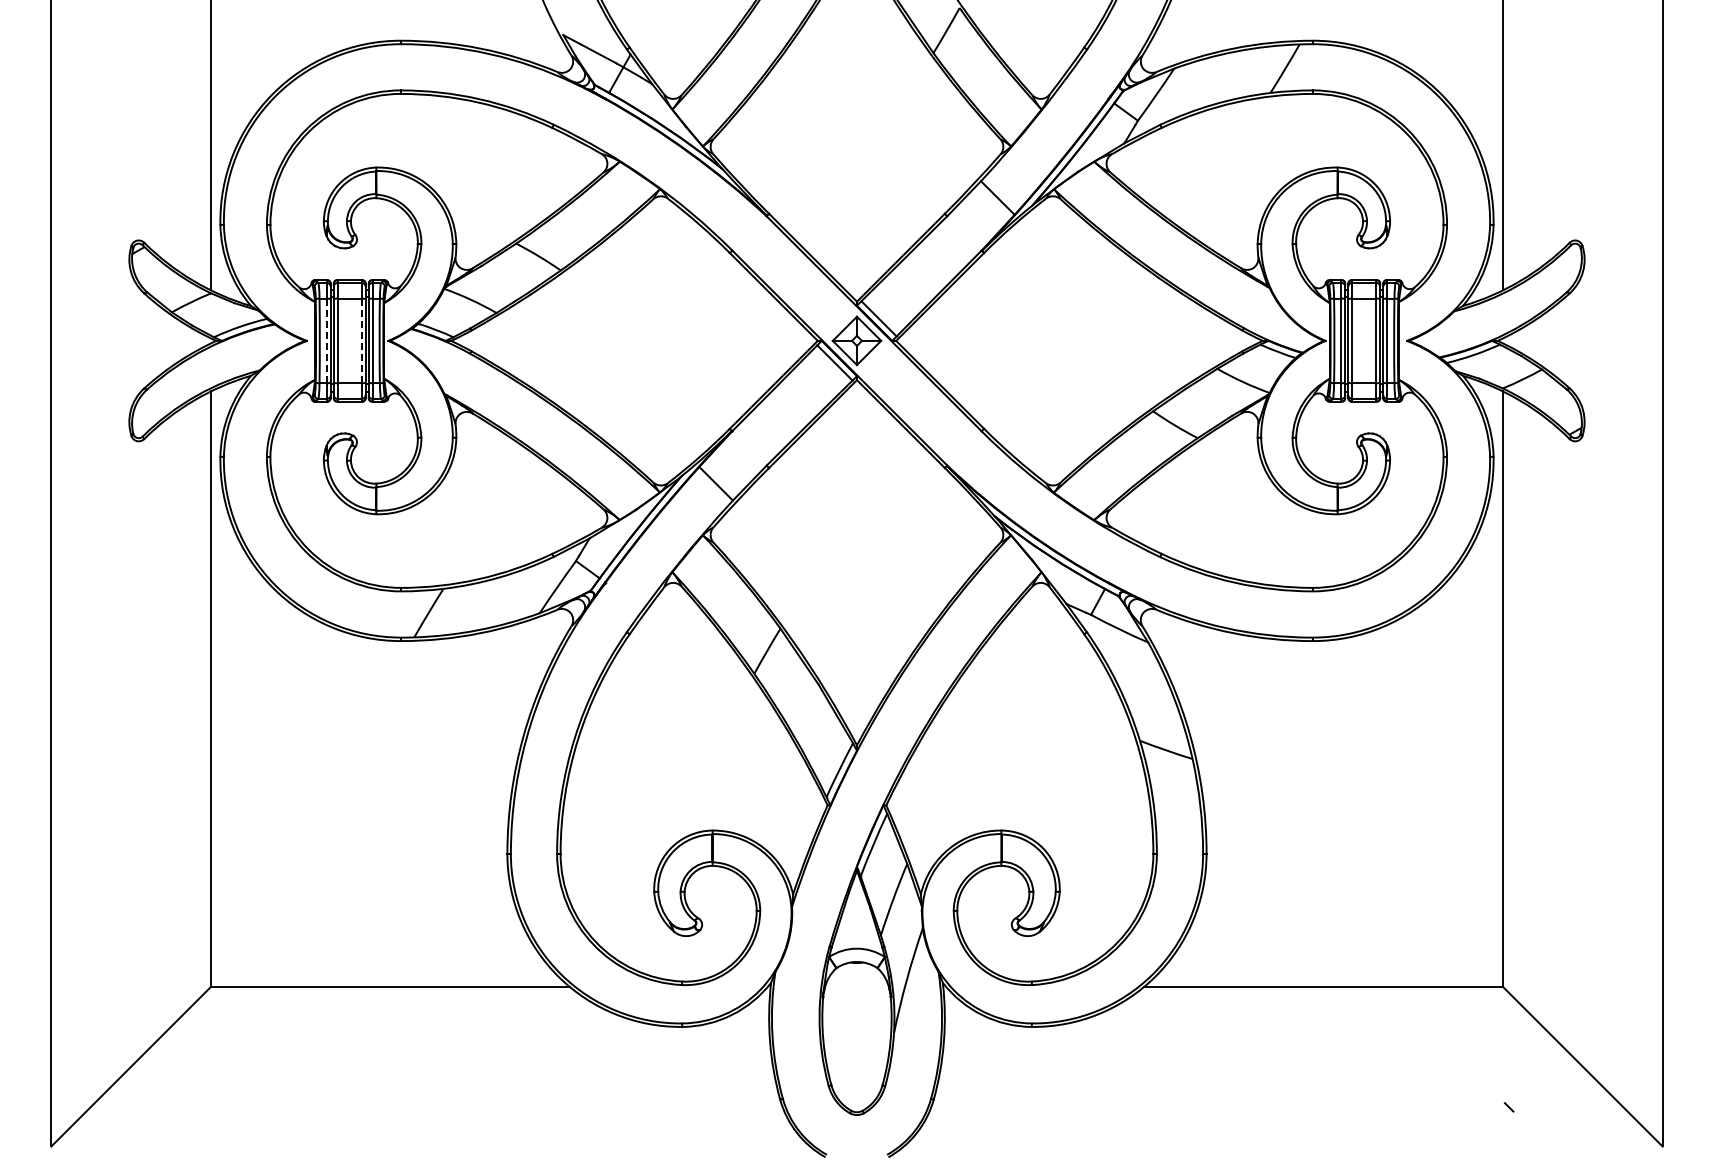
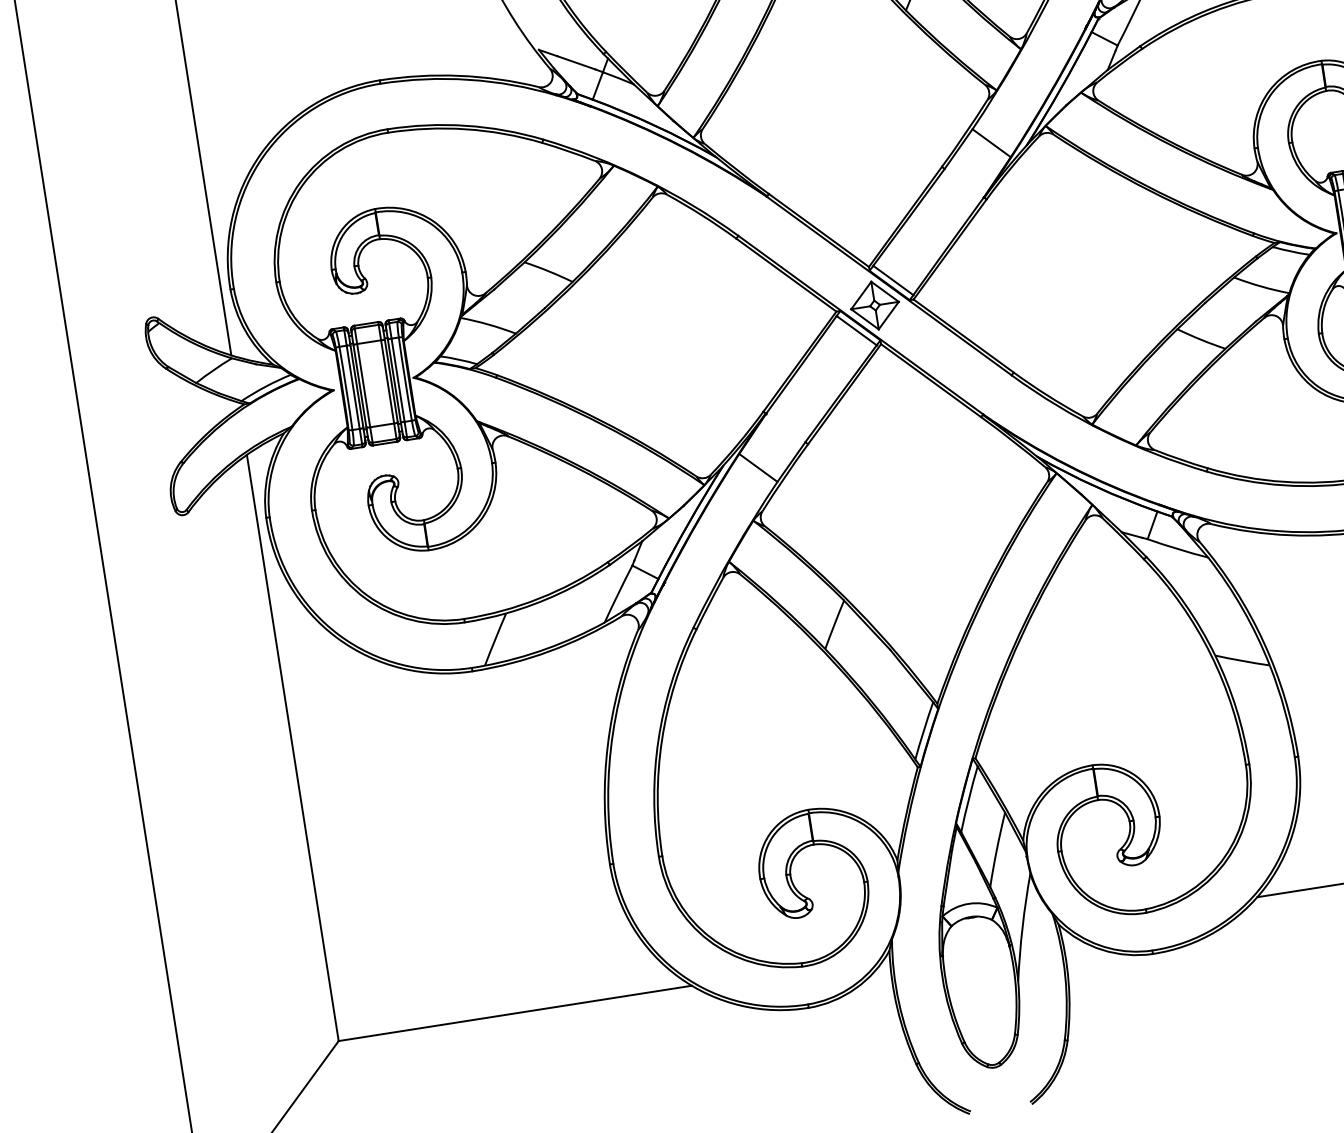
line: (326, 341) -> (352, 387), dashed -> solid
line: (361, 341) -> (387, 382), dashed -> solid

